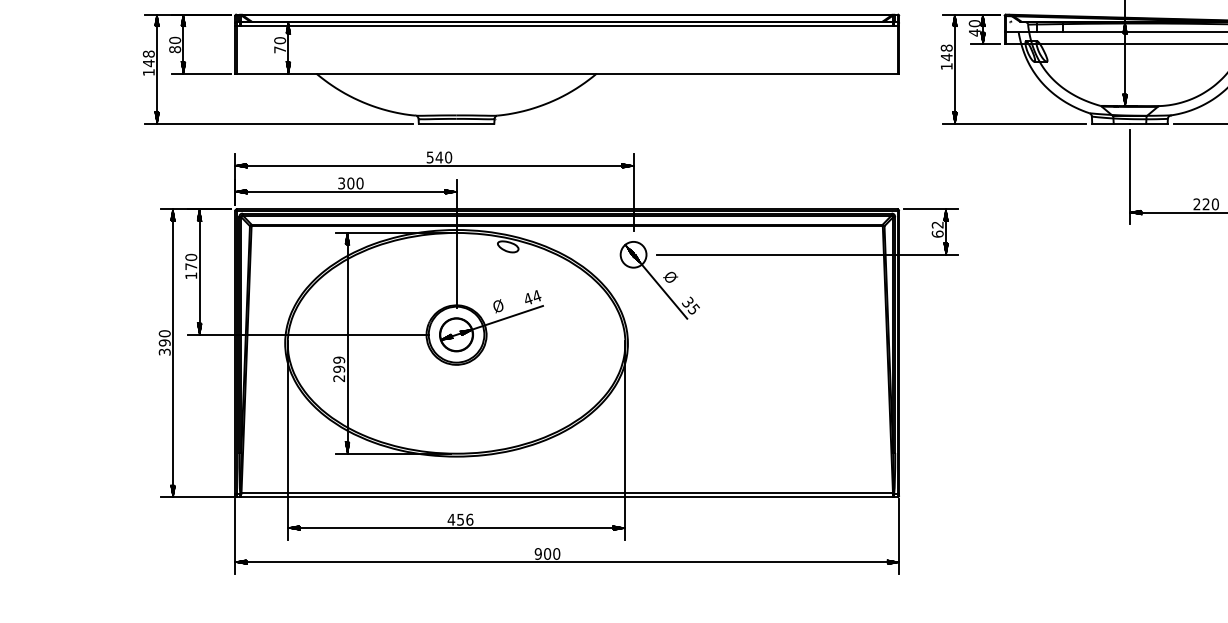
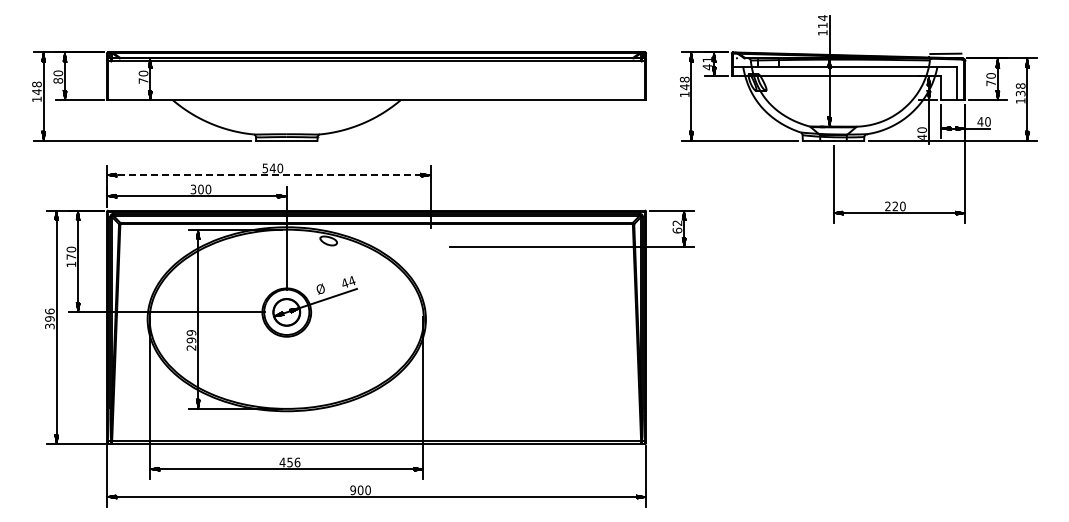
text: (973, 23) -> (706, 59), 40 -> 41
line: (434, 166) -> (268, 175), solid -> dashed
part: (659, 280) -> (451, 268), removed
text: (164, 333) -> (49, 311), 390 -> 396

